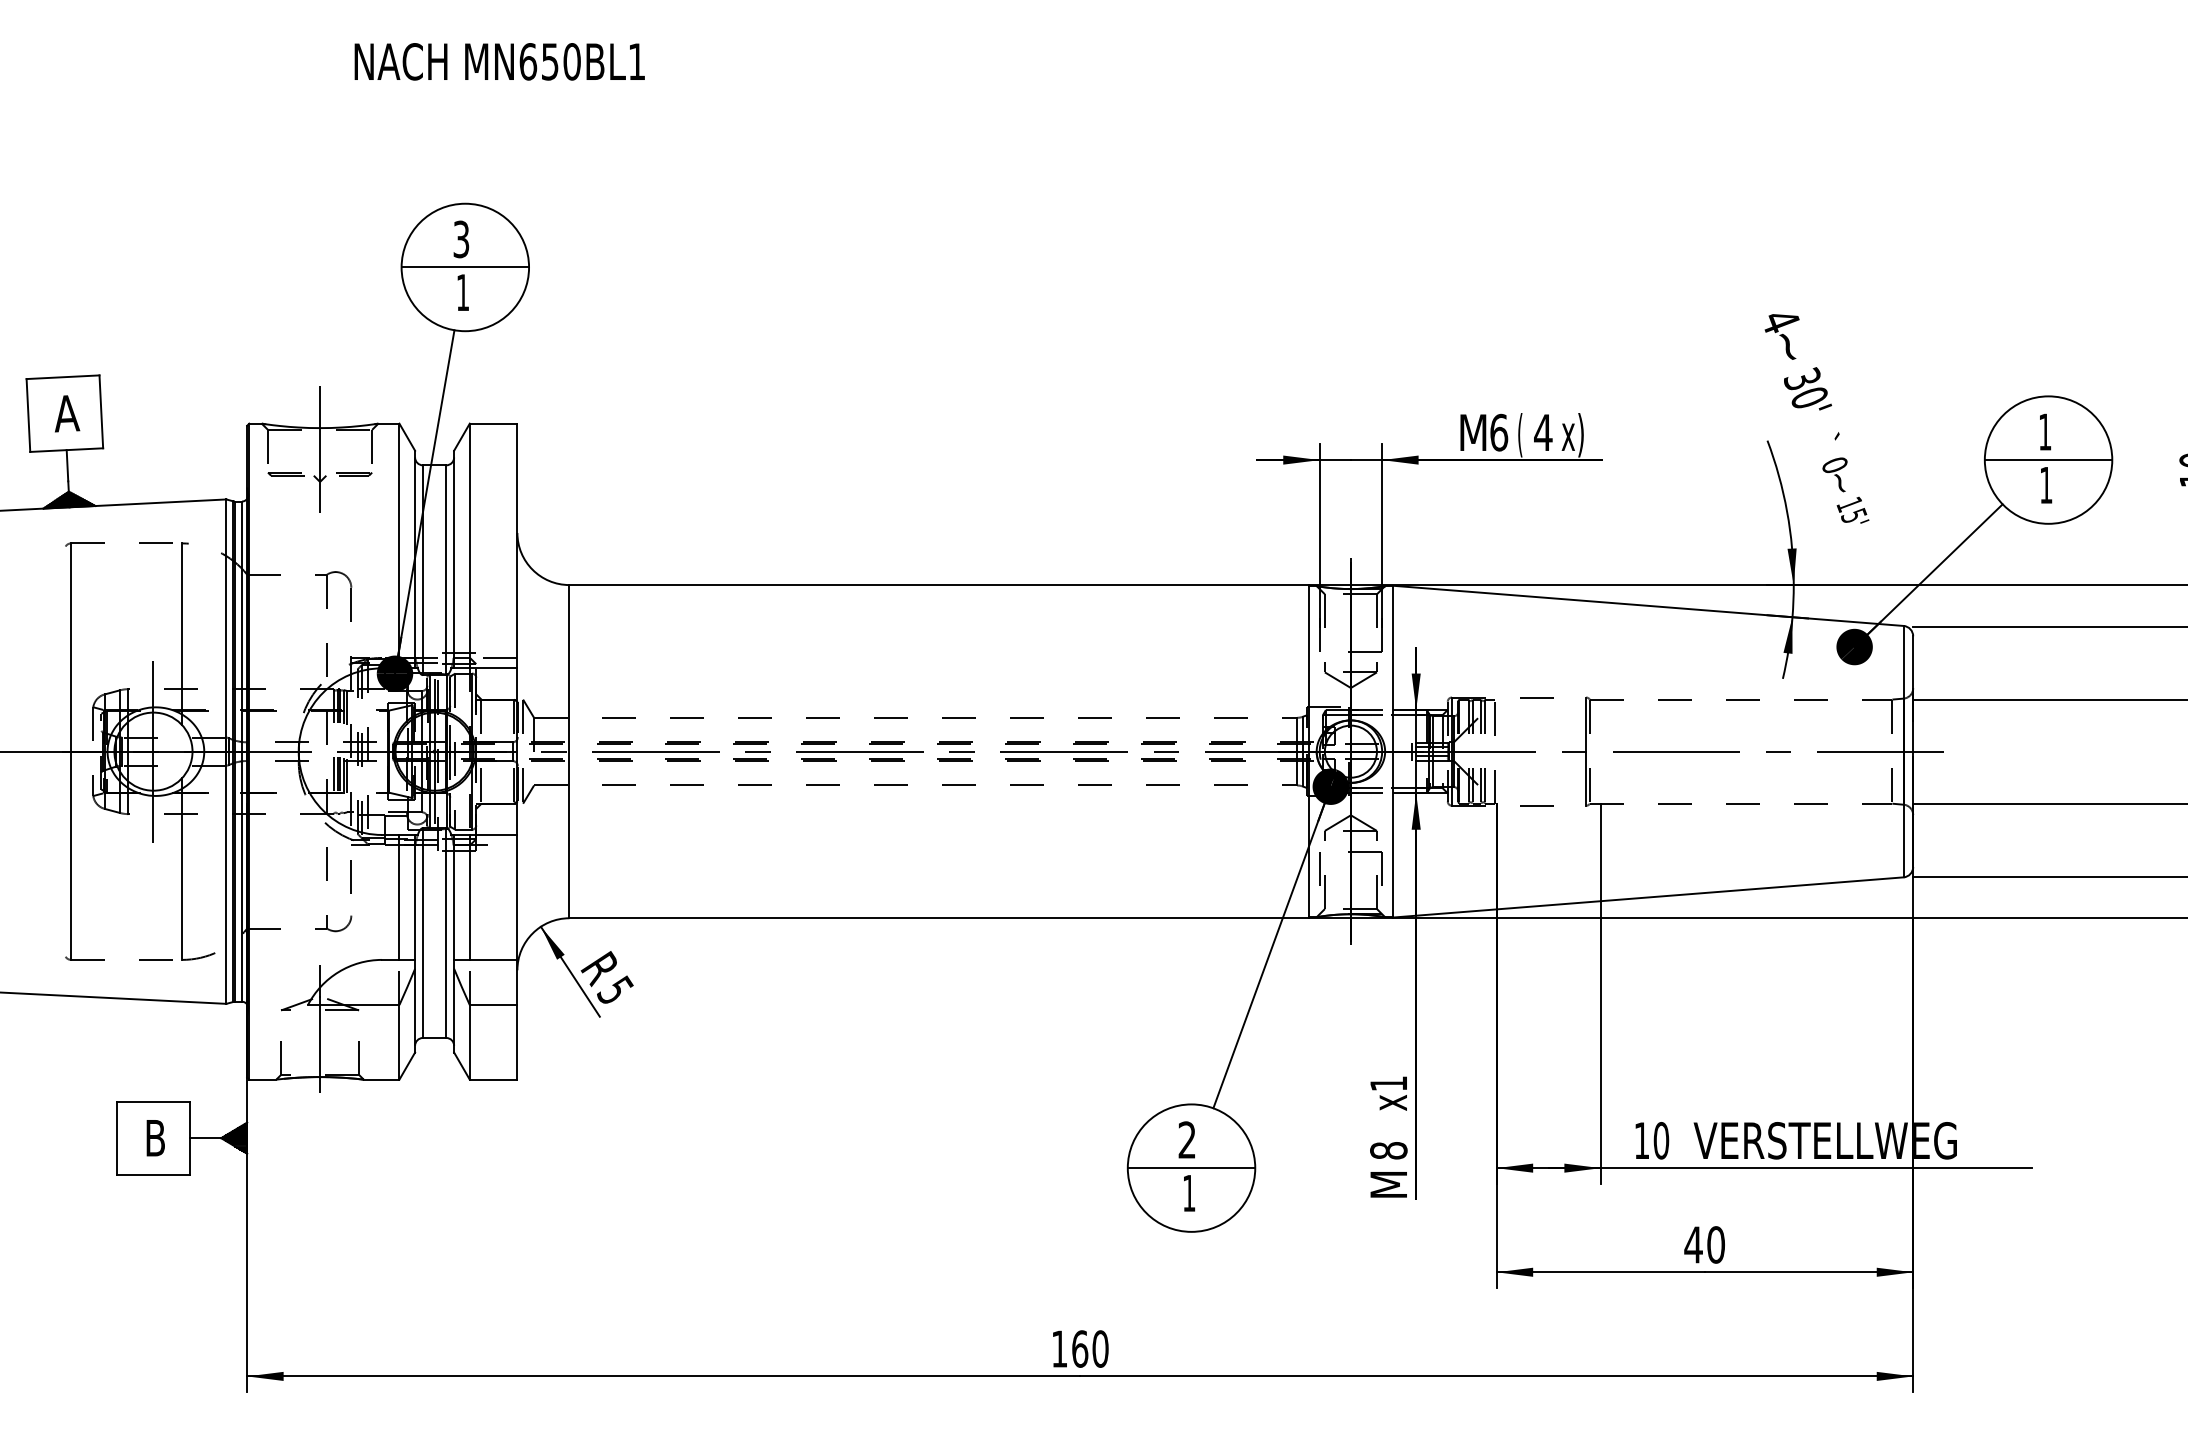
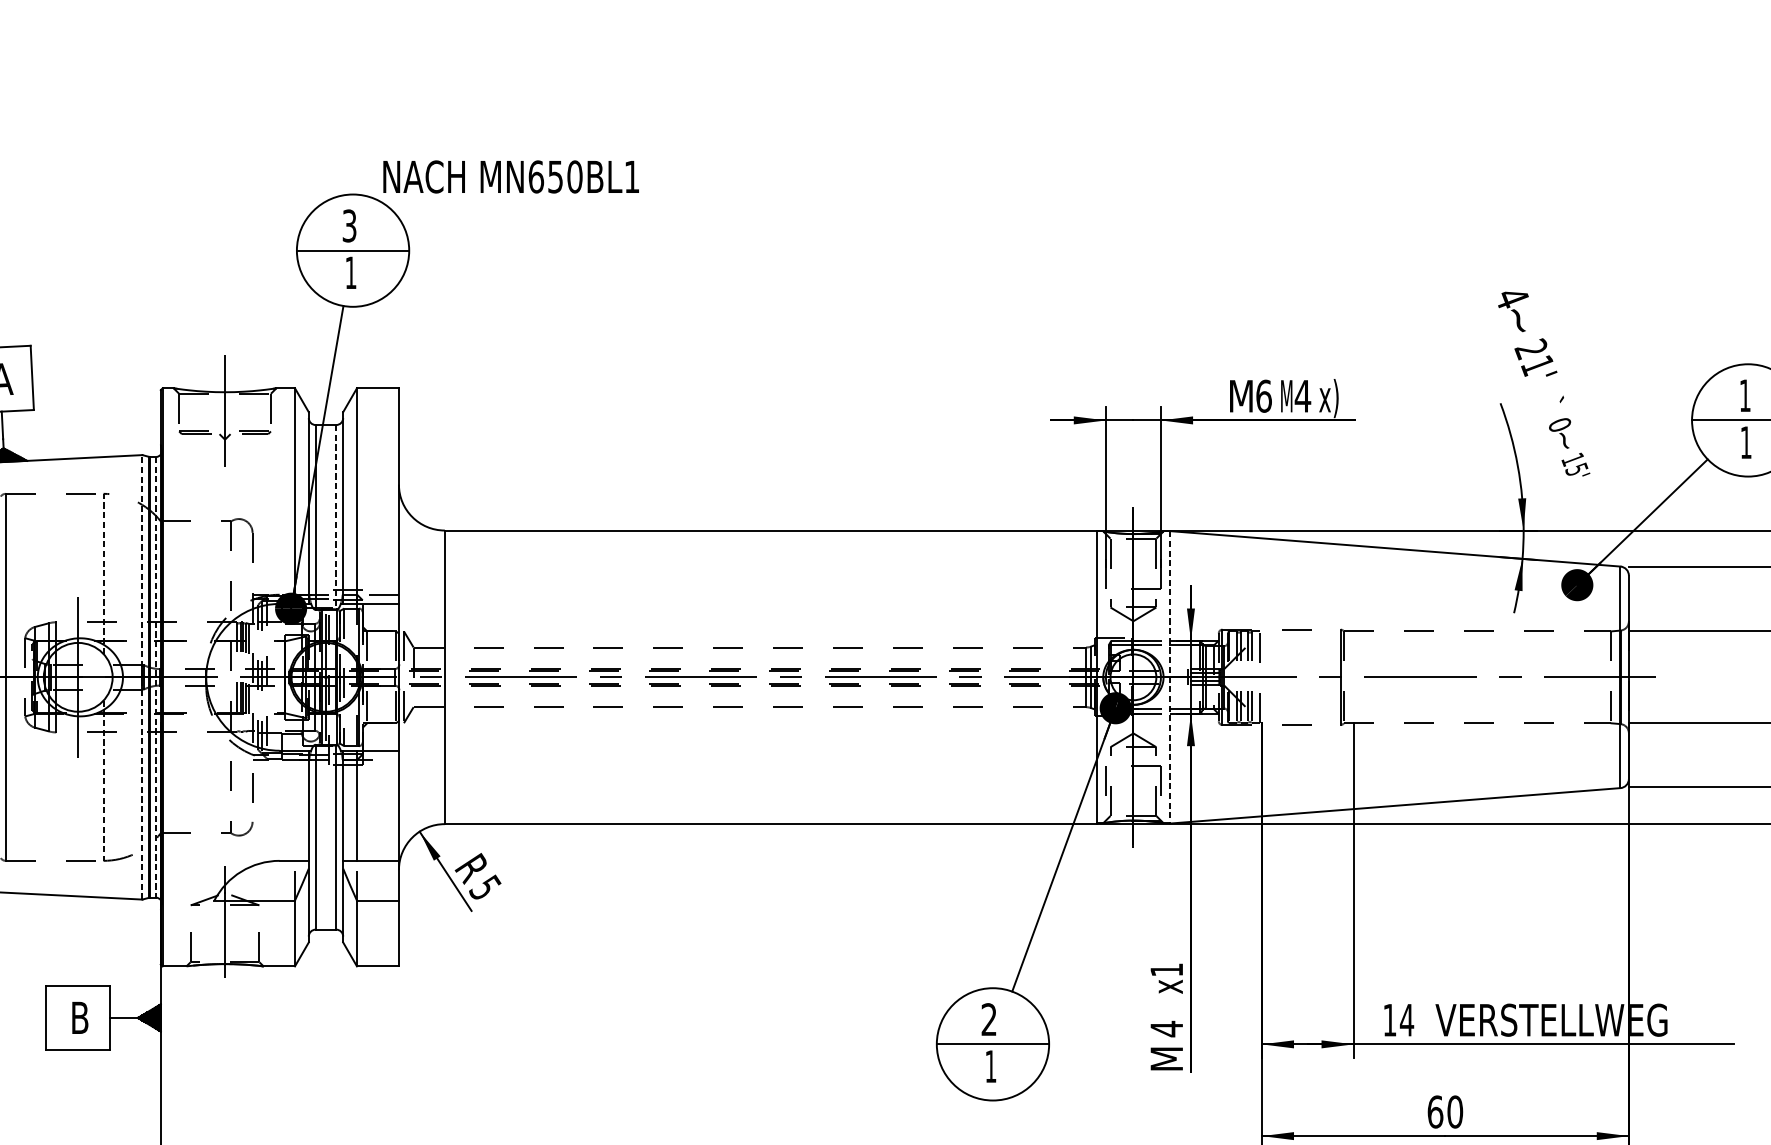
text: (499, 61) -> (510, 176), moved
text: (1805, 388) -> (1534, 357), 30' -> 21'
text: (1524, 435) -> (1286, 398), ( -> M
line: (446, 570) -> (336, 517), solid -> dashed
line: (182, 634) -> (103, 574), solid -> dashed
line: (226, 751) -> (142, 677), solid -> dashed
line: (1392, 751) -> (1170, 677), solid -> dashed
line: (241, 752) -> (155, 678), solid -> dashed
line: (182, 869) -> (103, 781), solid -> dashed
line: (399, 896) -> (295, 804), removed
text: (1661, 1140) -> (1407, 1019), 10 -> 14
text: (1388, 1150) -> (1166, 1028), 8 -> 4
text: (1693, 1244) -> (1435, 1111), 40 -> 60

